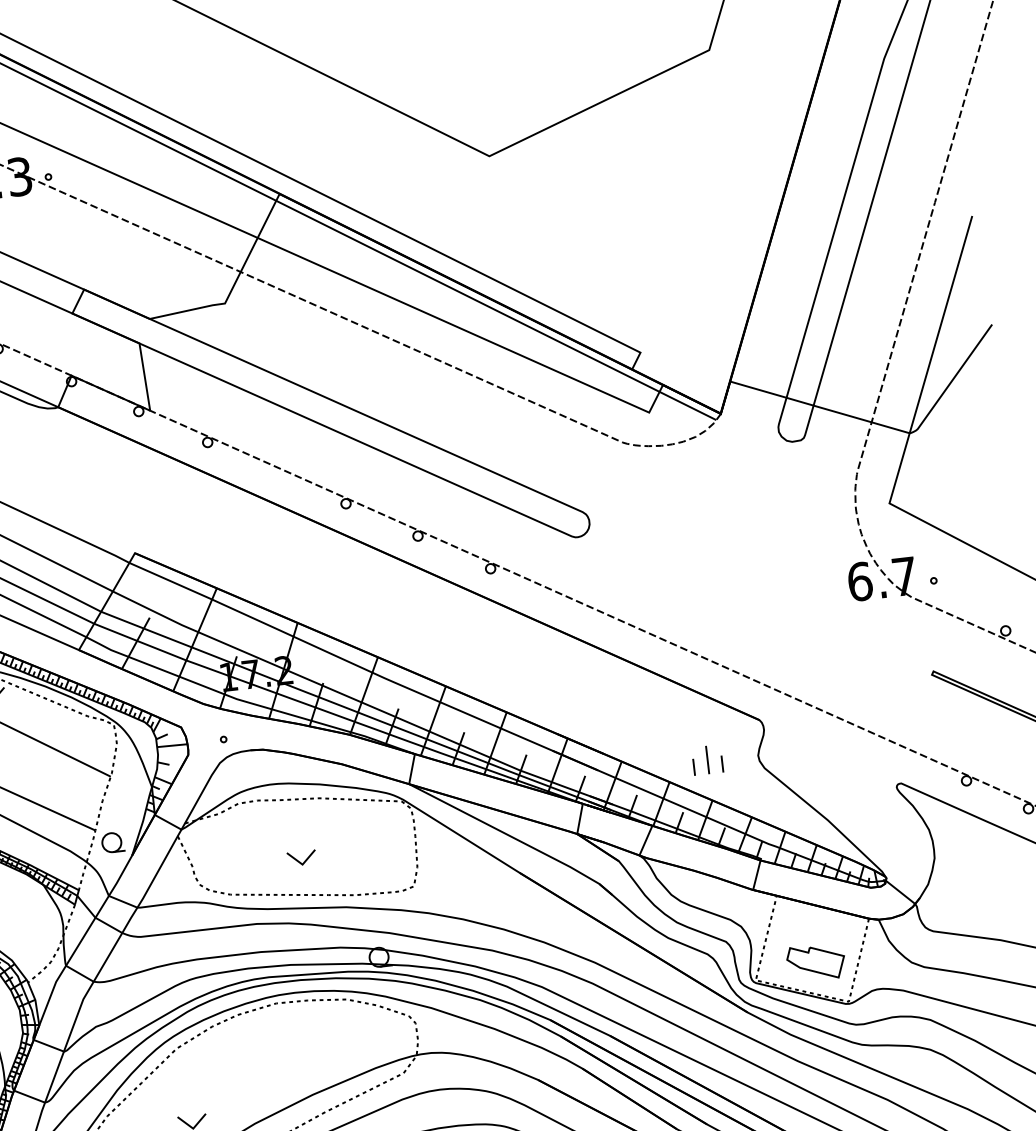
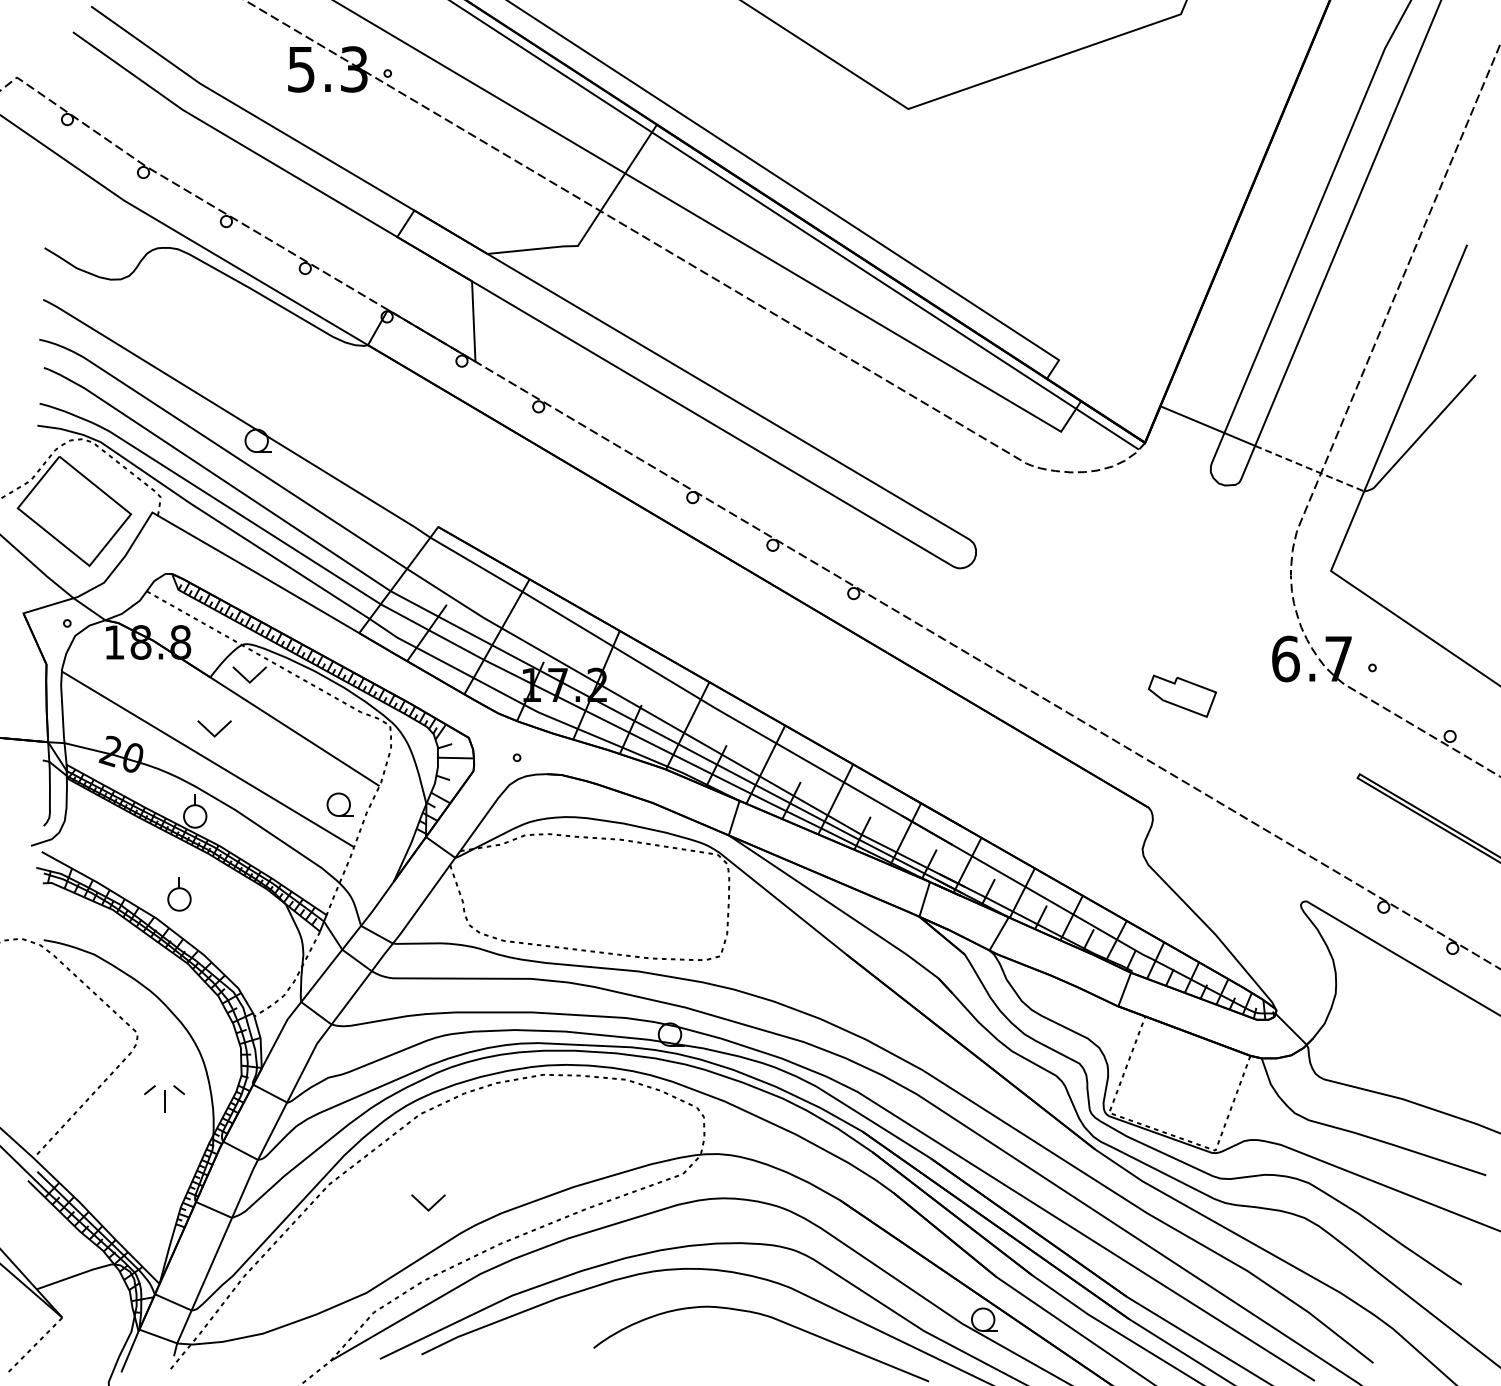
line: (862, 419) -> (1310, 468), solid -> dashed
part: (707, 759) -> (1082, 847), removed
part: (112, 842) -> (339, 804), moved
part: (301, 857) -> (592, 907), removed
part: (816, 961) -> (1182, 695), moved

